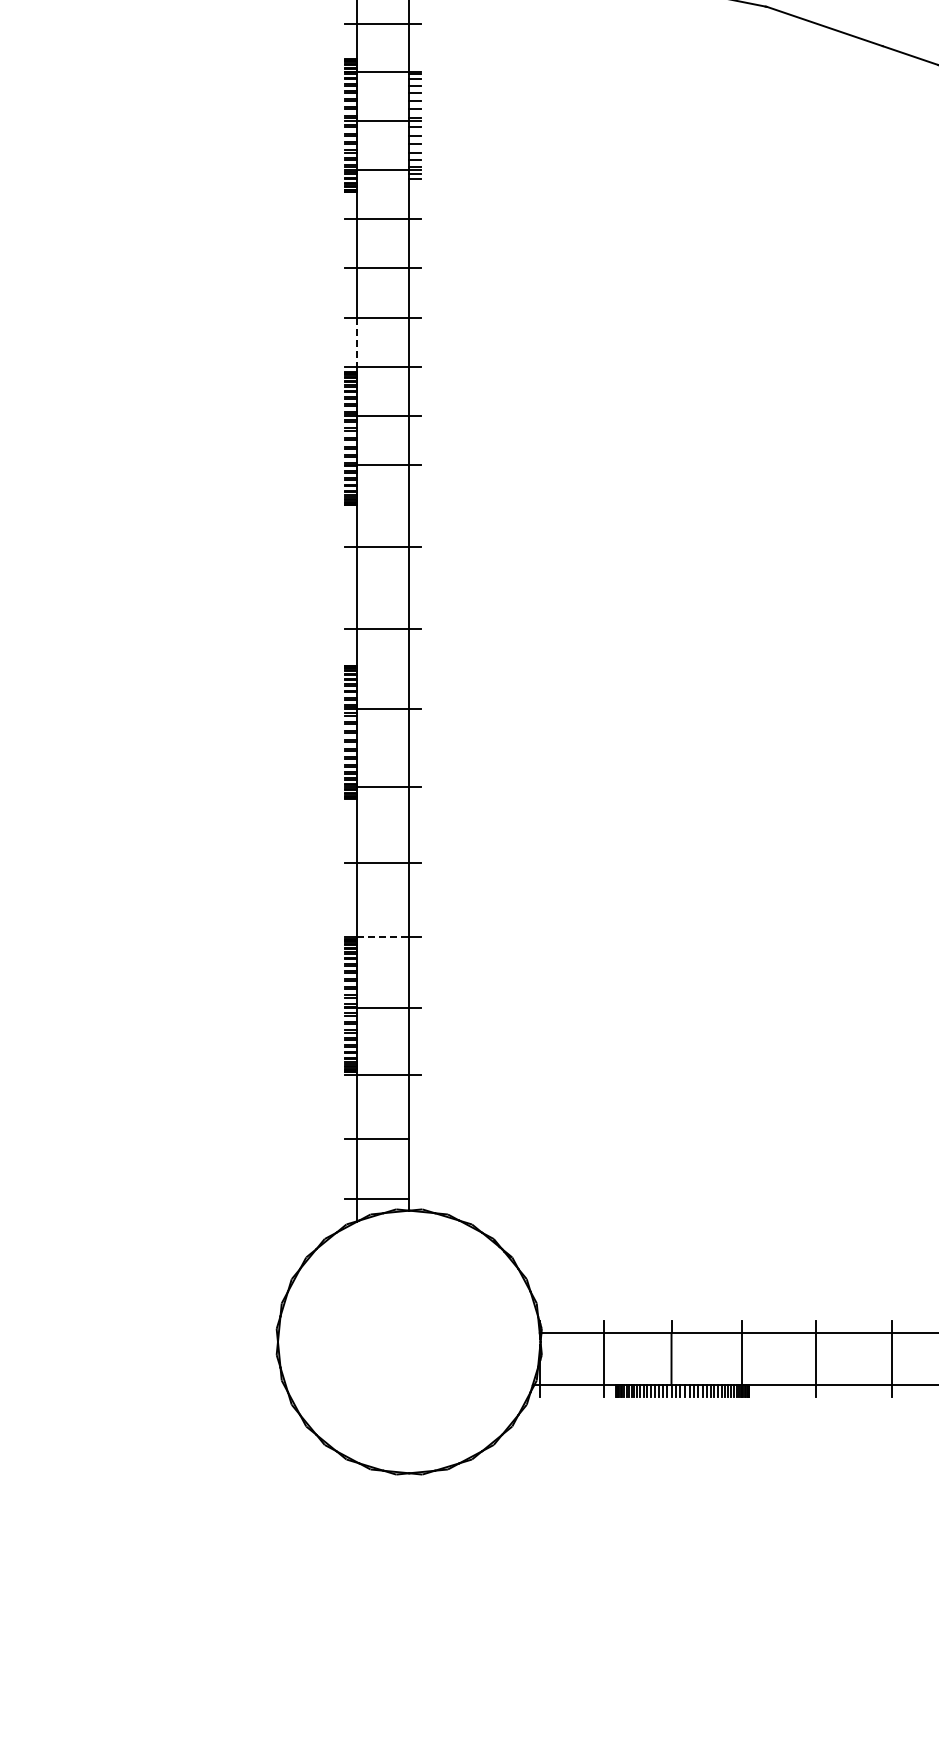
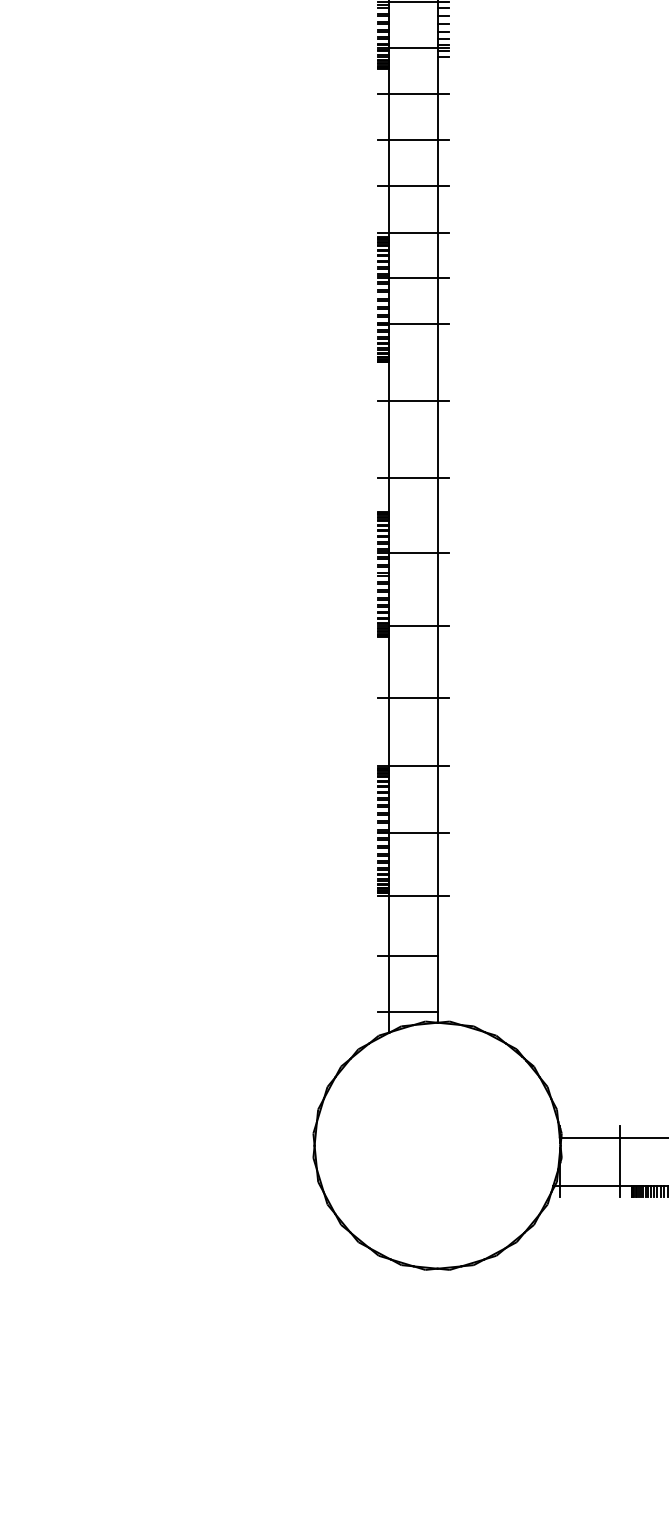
line: (357, 342) -> (389, 209), dashed -> solid
line: (383, 936) -> (413, 765), dashed -> solid

